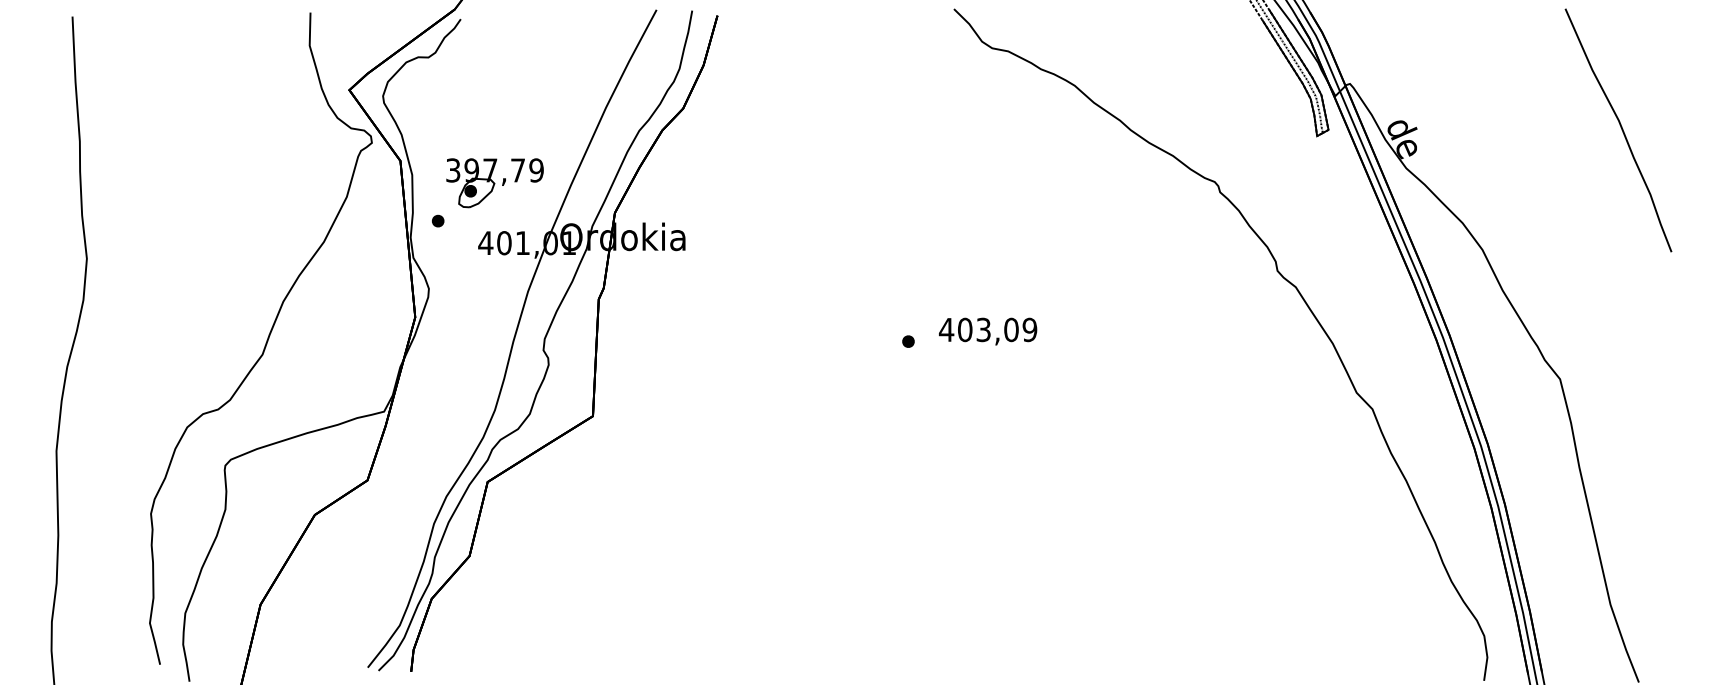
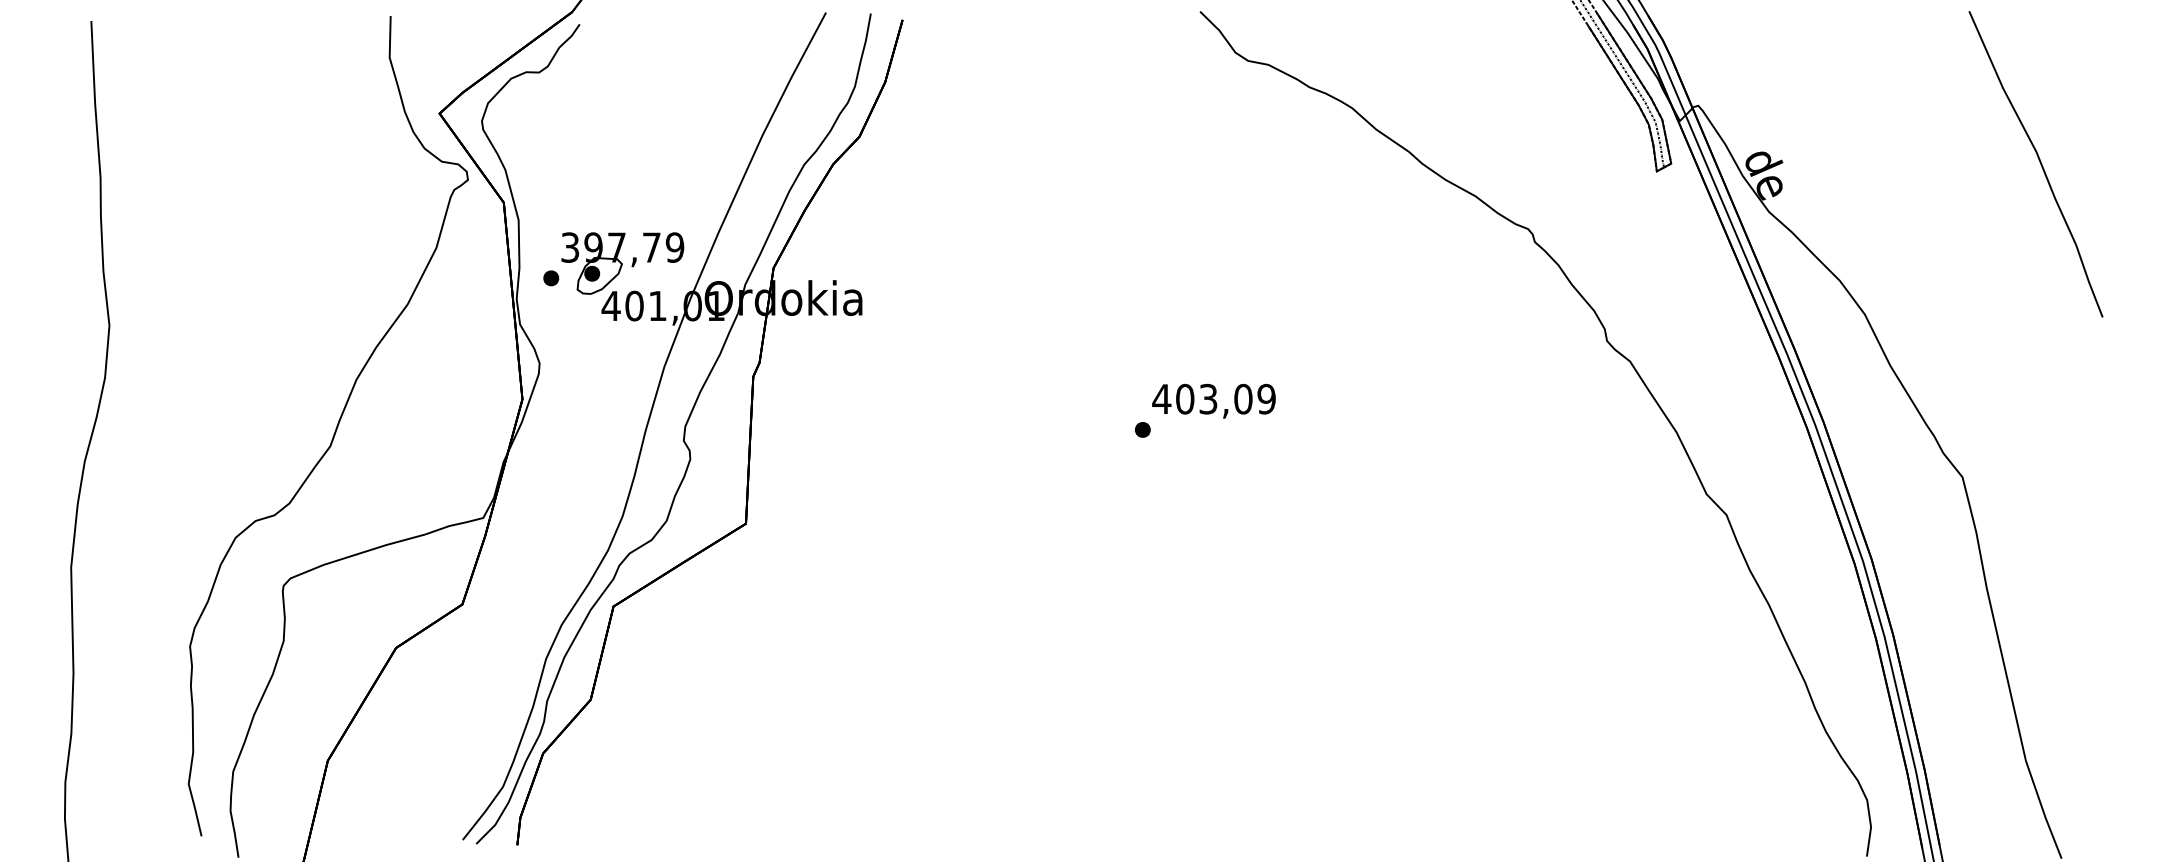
part: (494, 183) -> (622, 263), moved
text: (987, 330) -> (1213, 400), moved

